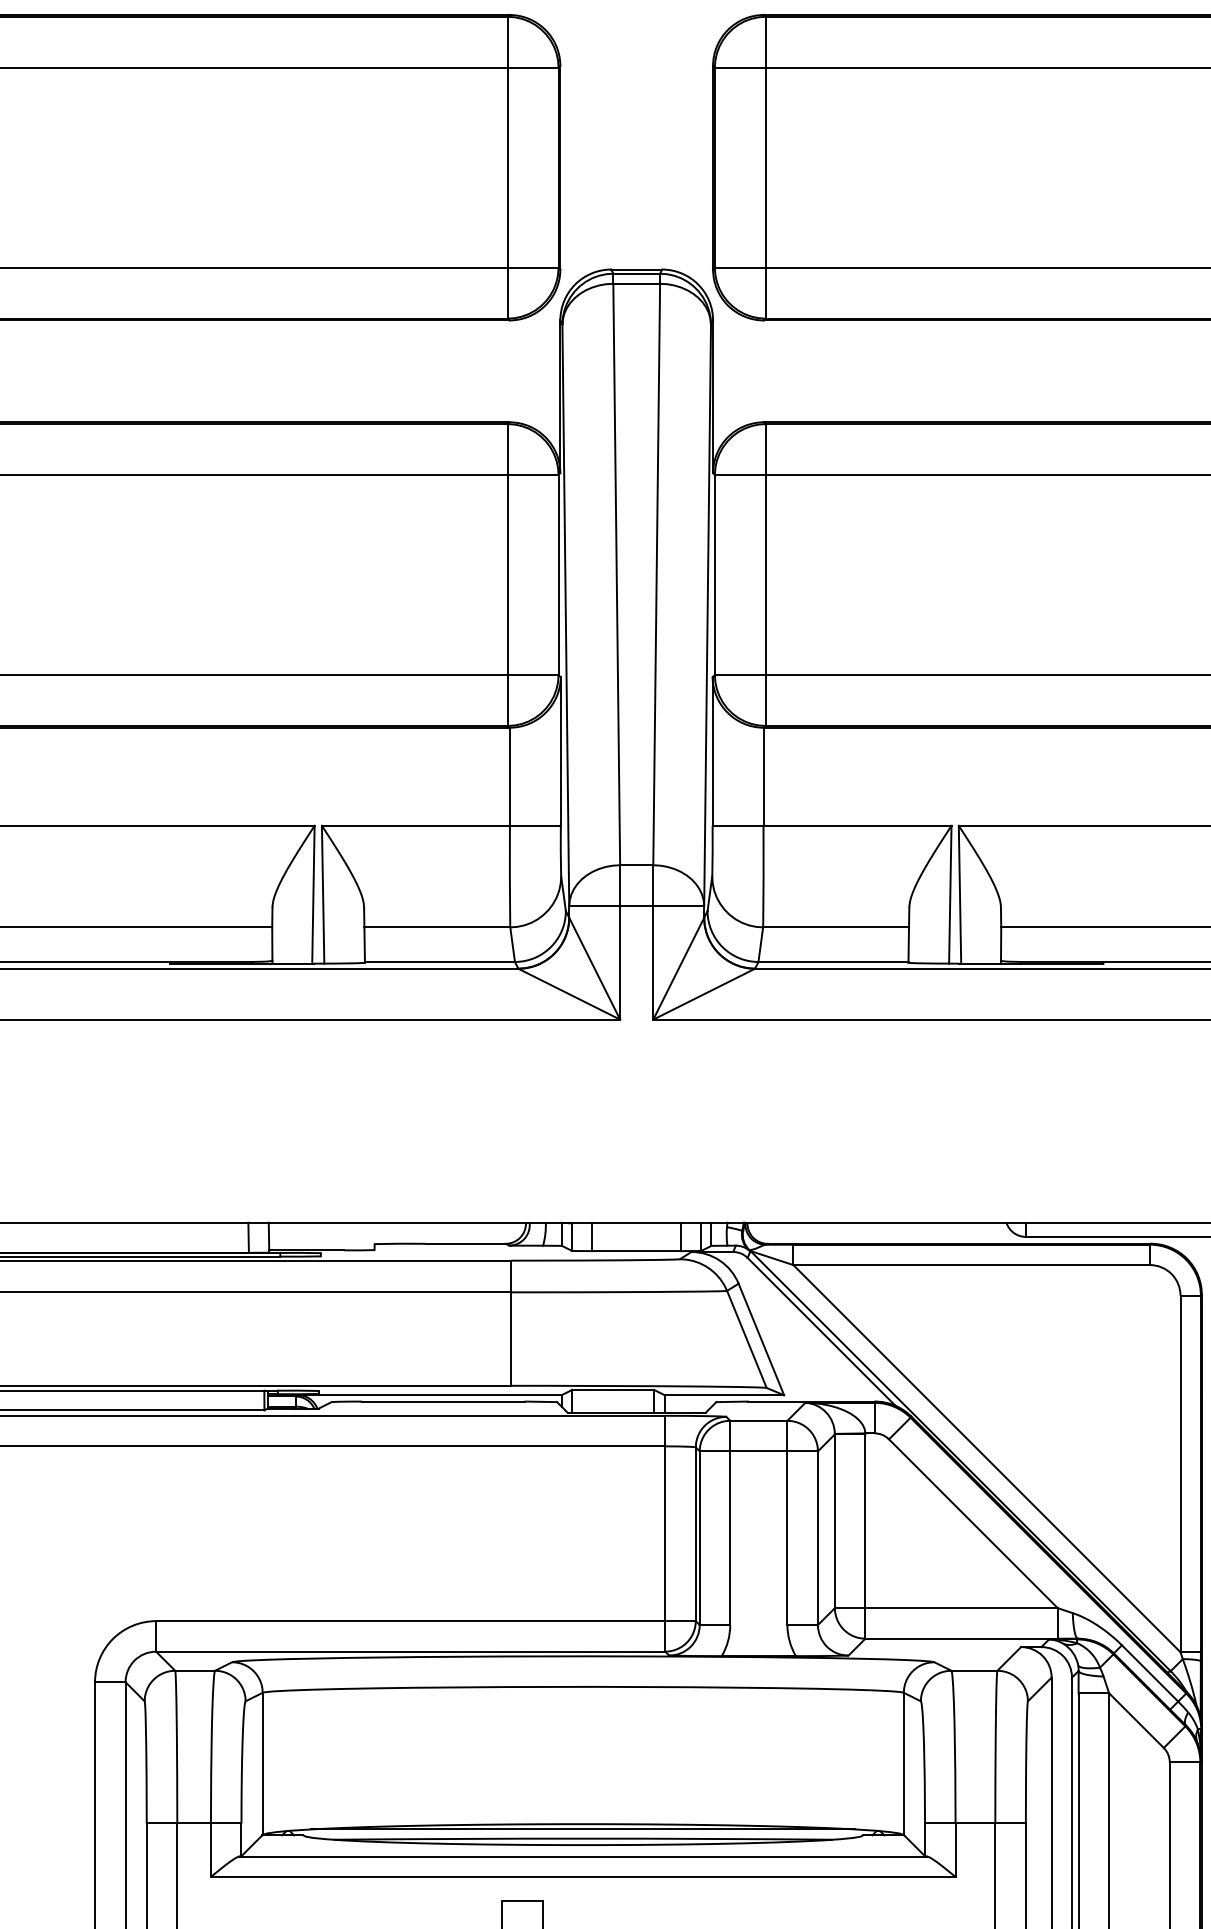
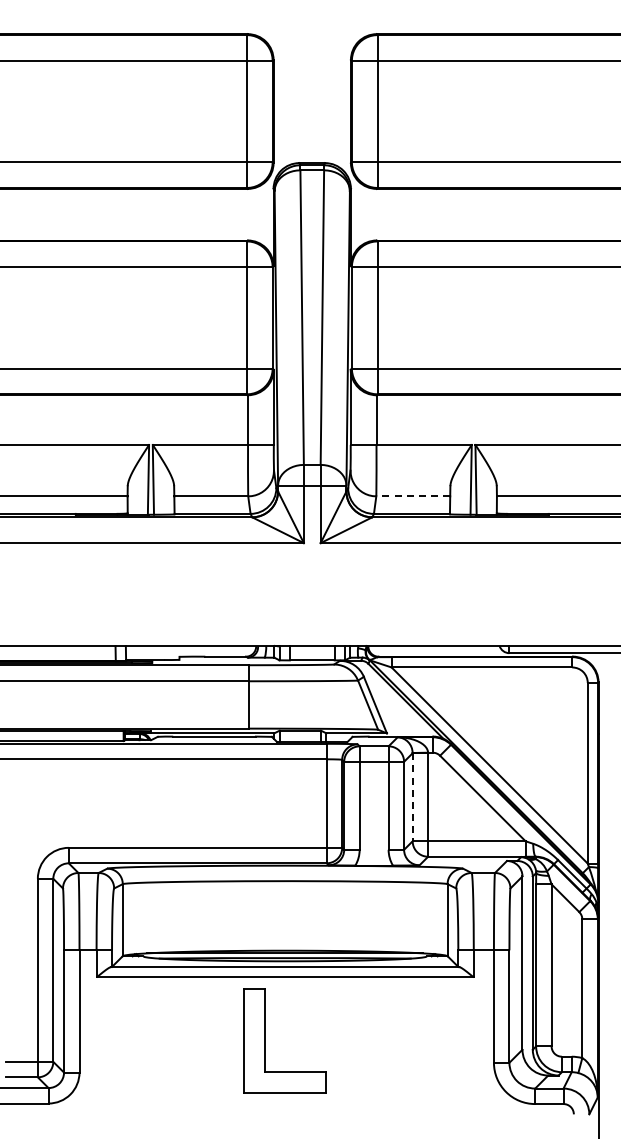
line: (836, 927) -> (413, 496), solid -> dashed
line: (834, 1521) -> (412, 797), solid -> dashed

